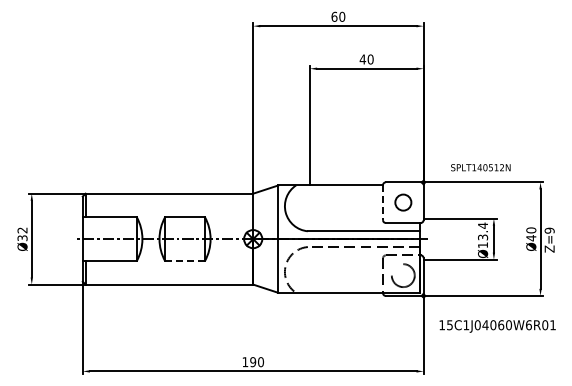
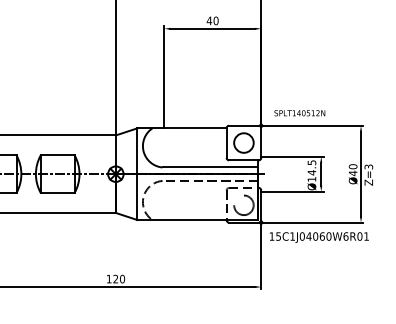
text: (480, 167) -> (299, 113), moved
circle: (403, 202) -> (244, 142), size x1.43
line: (383, 203) -> (227, 143), dashed -> solid
text: (549, 230) -> (368, 166), Z=9 -> Z=3
text: (483, 231) -> (312, 167), Ø13.4 -> Ø14.5
line: (185, 261) -> (58, 193), dashed -> solid
text: (497, 326) -> (319, 237), moved
text: (253, 362) -> (116, 279), 190 -> 120

